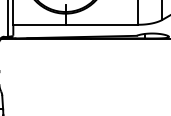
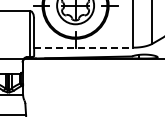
line: (75, 24) -> (83, 47), solid -> dashed

